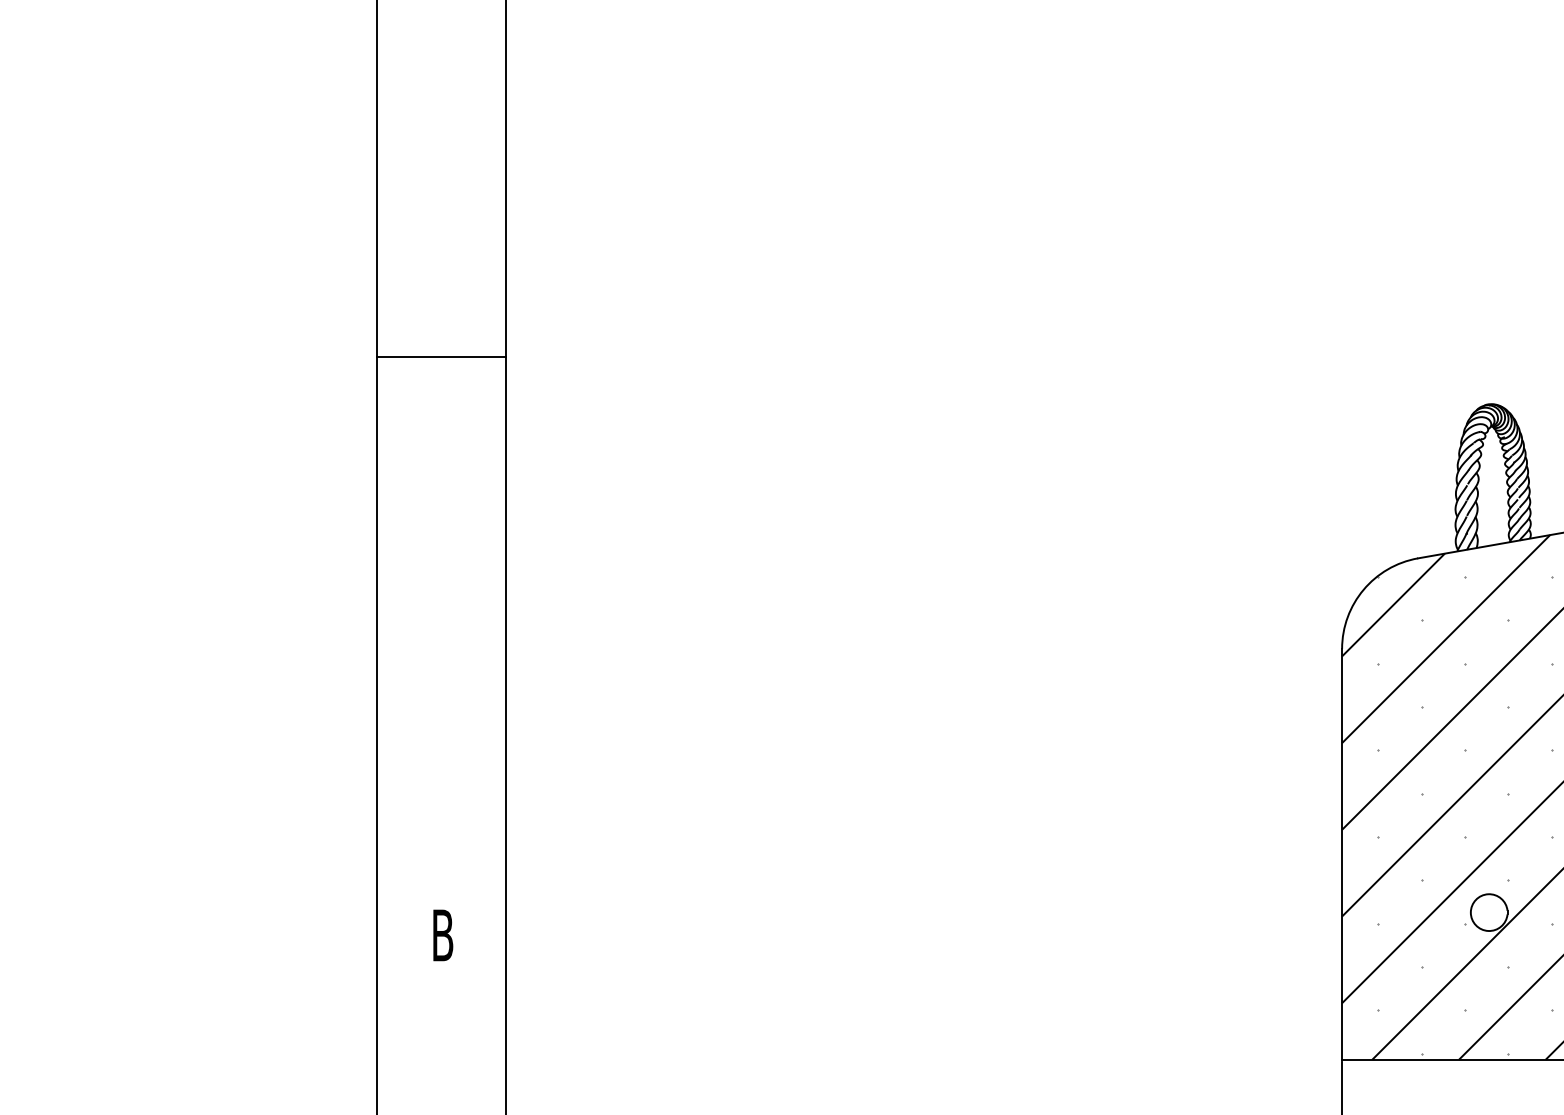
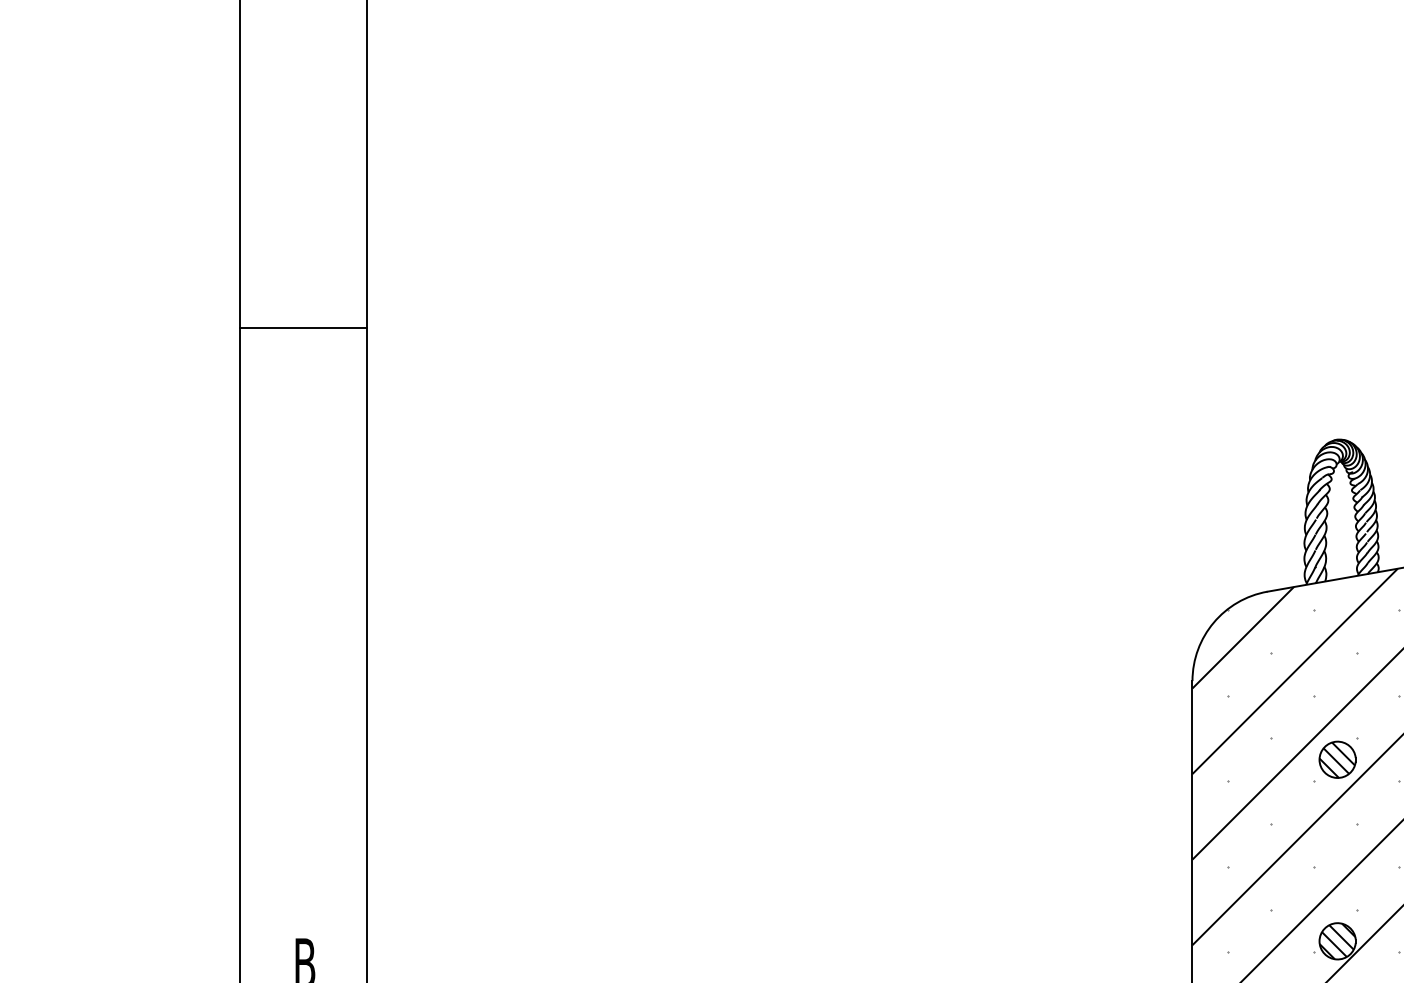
line: (441, 356) -> (303, 328), moved
part: (1489, 728) -> (1337, 759), added
hatch: (1489, 912) -> (1337, 941), added

